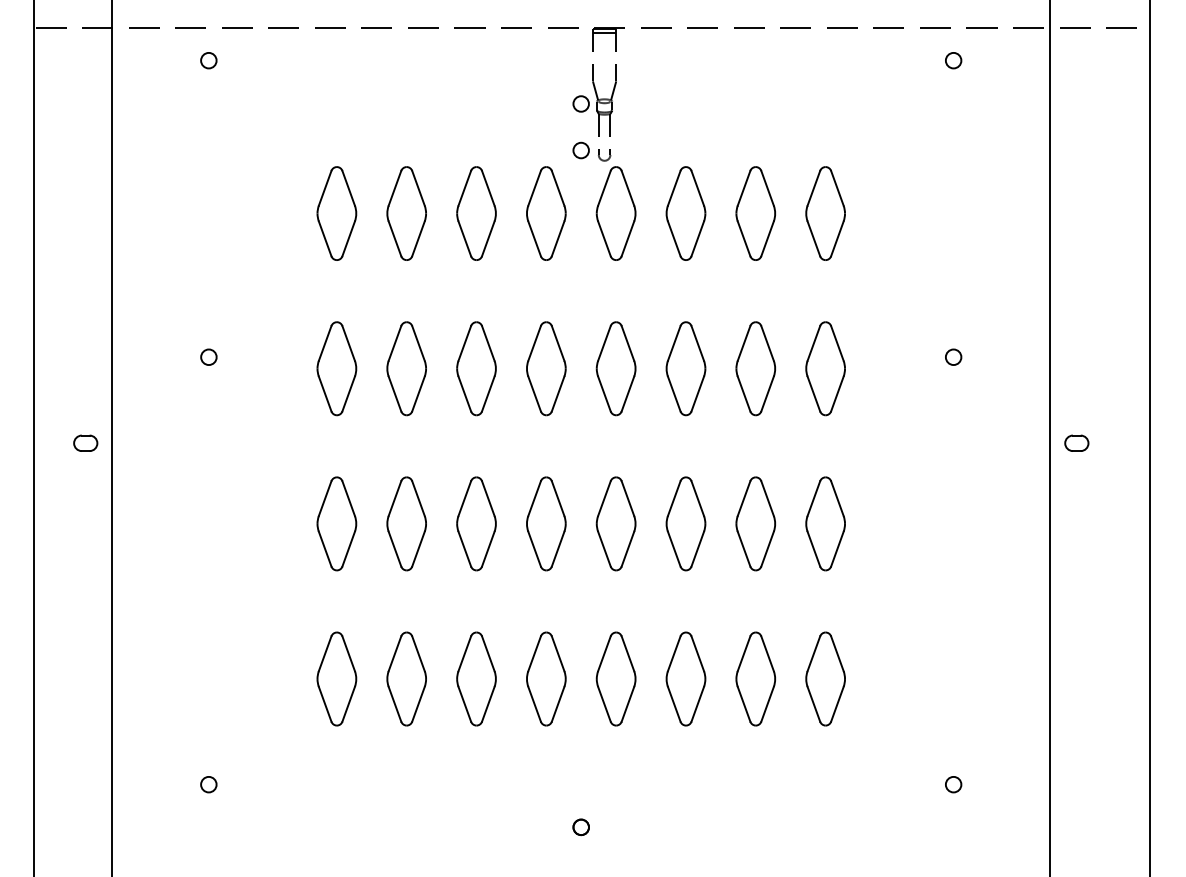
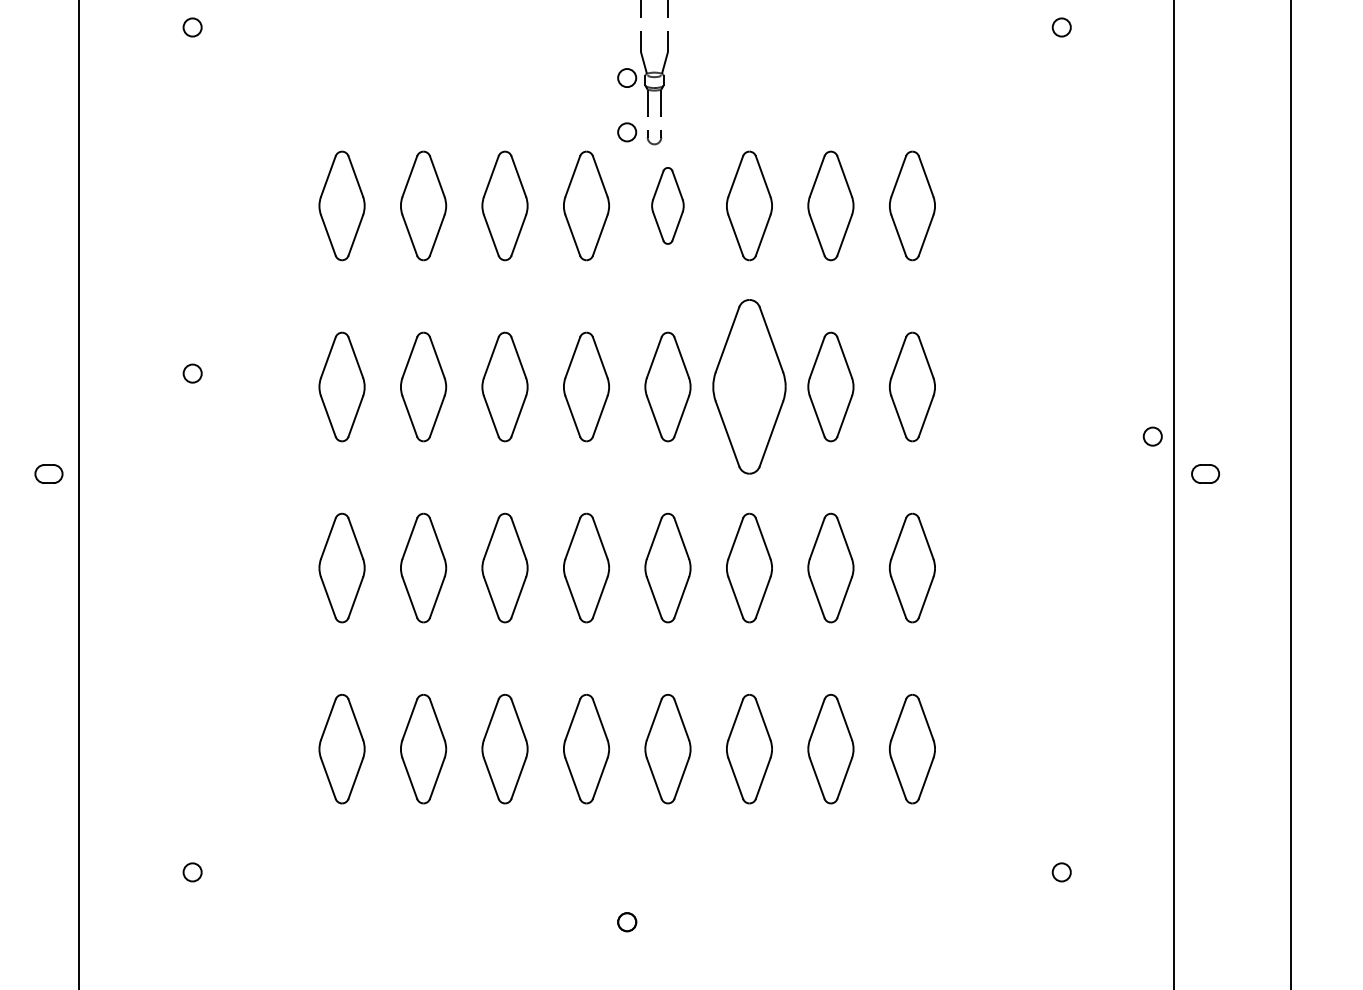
part: (615, 213) -> (667, 205), size x0.7
circle: (953, 356) -> (1152, 435), moved
part: (685, 368) -> (748, 386), size x1.6

